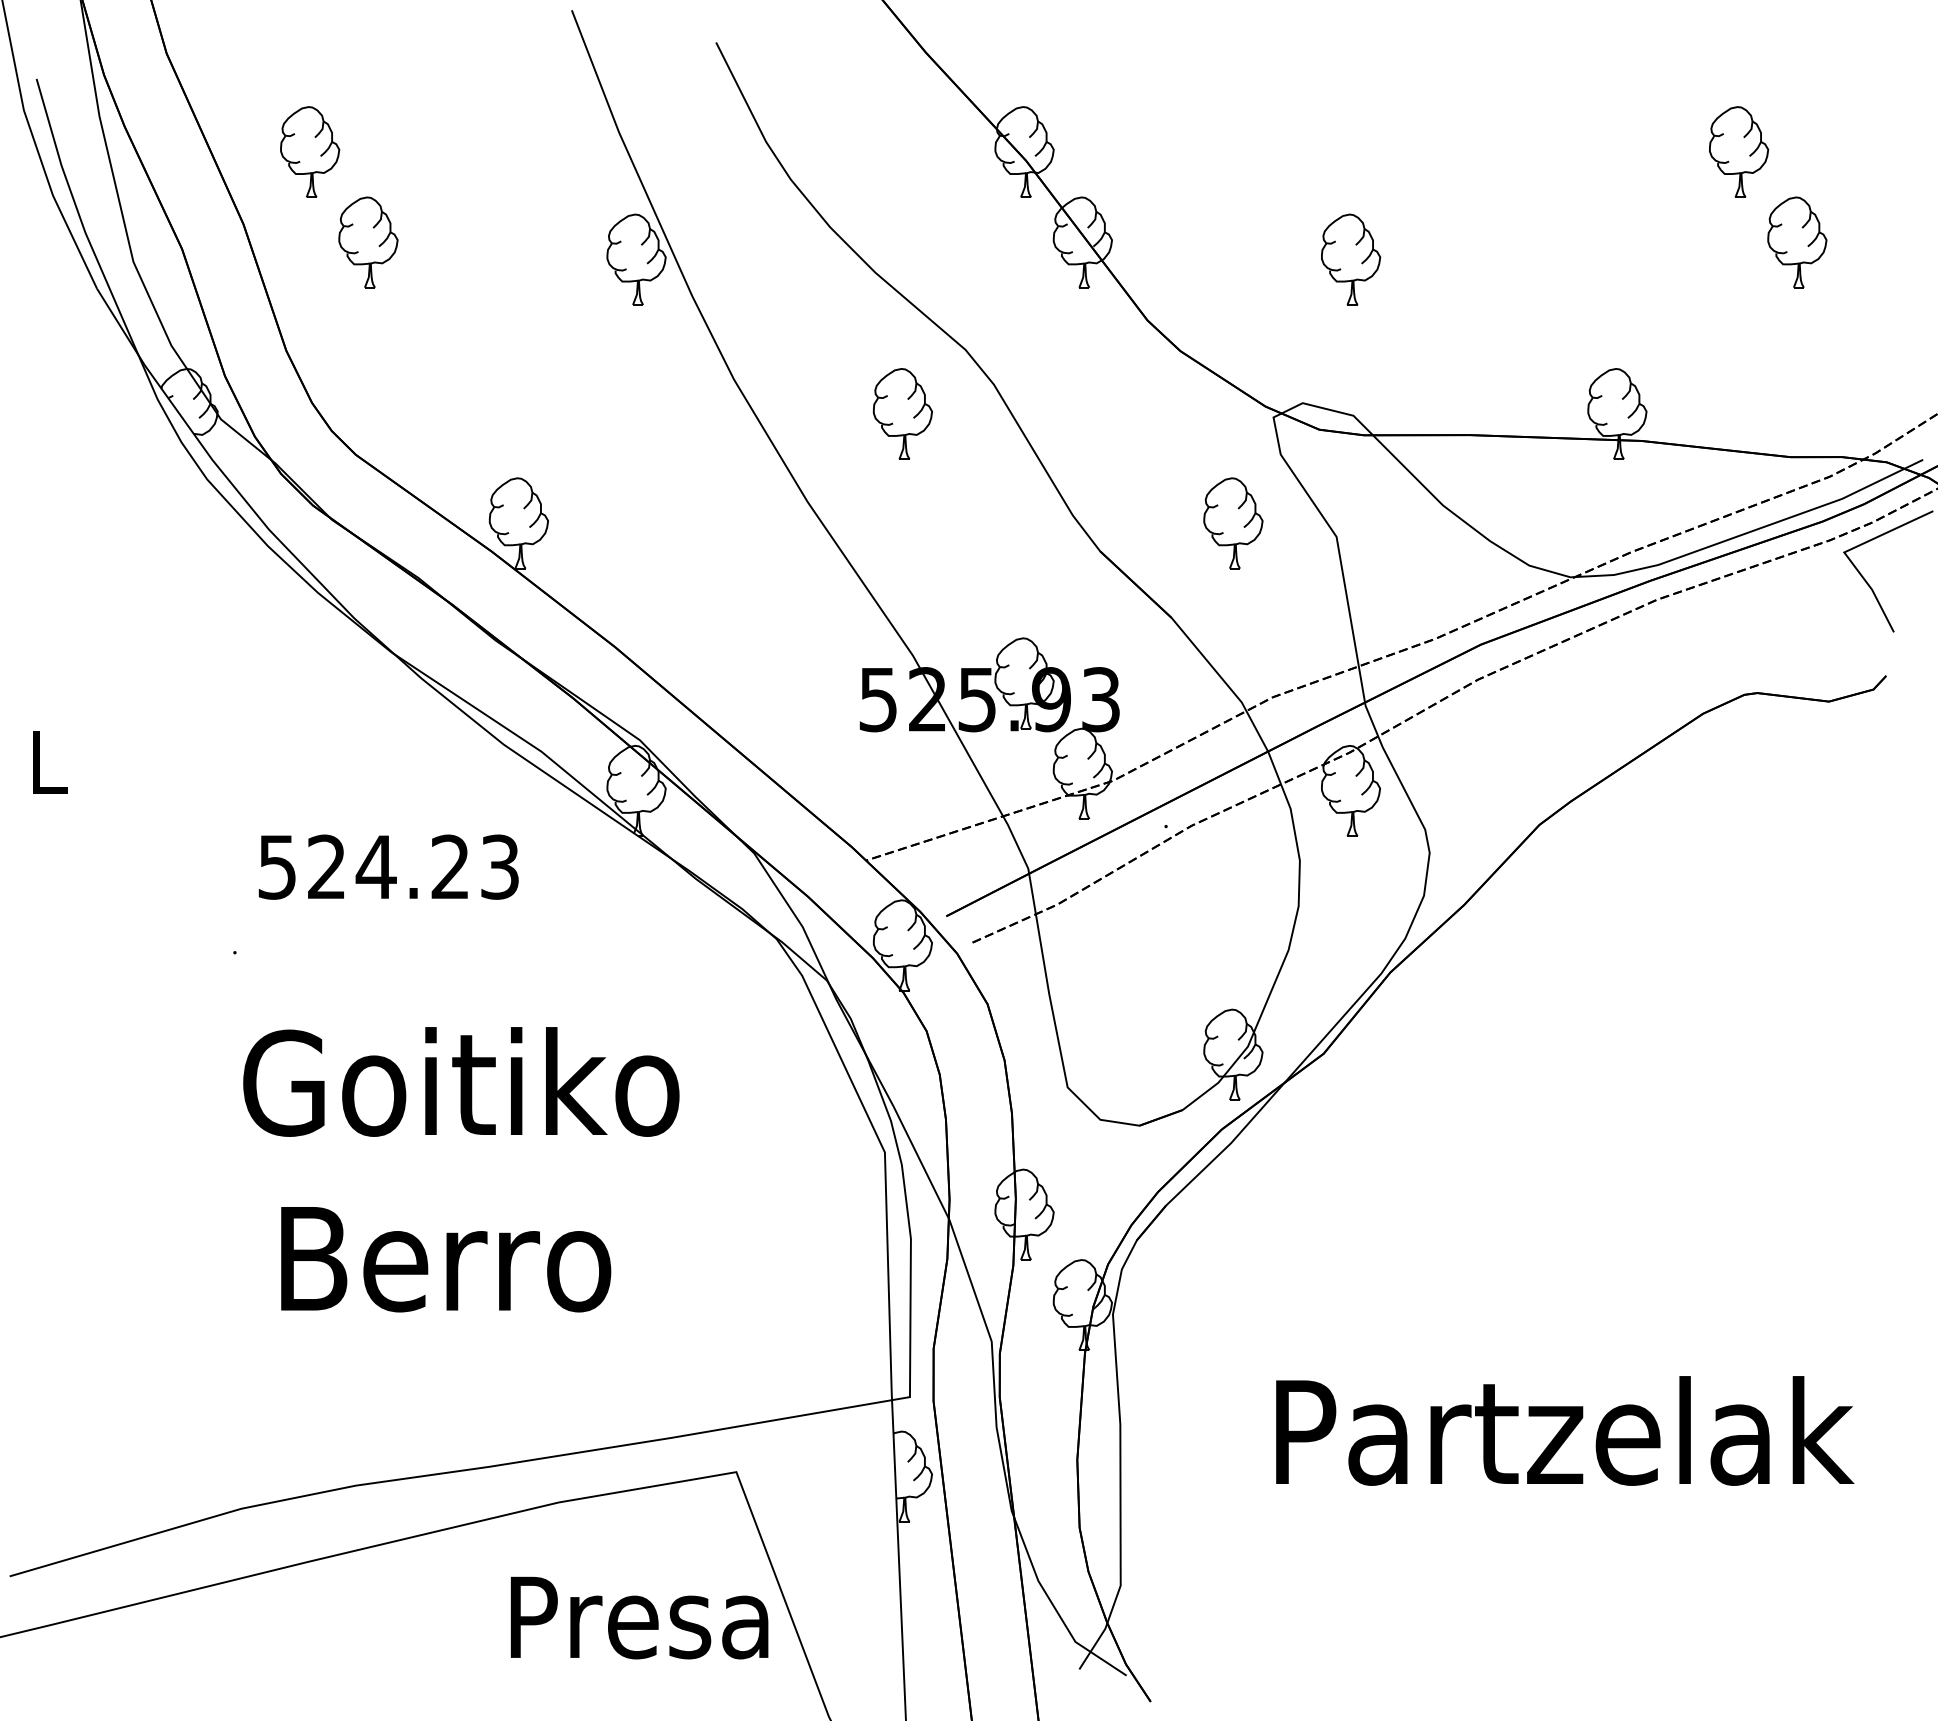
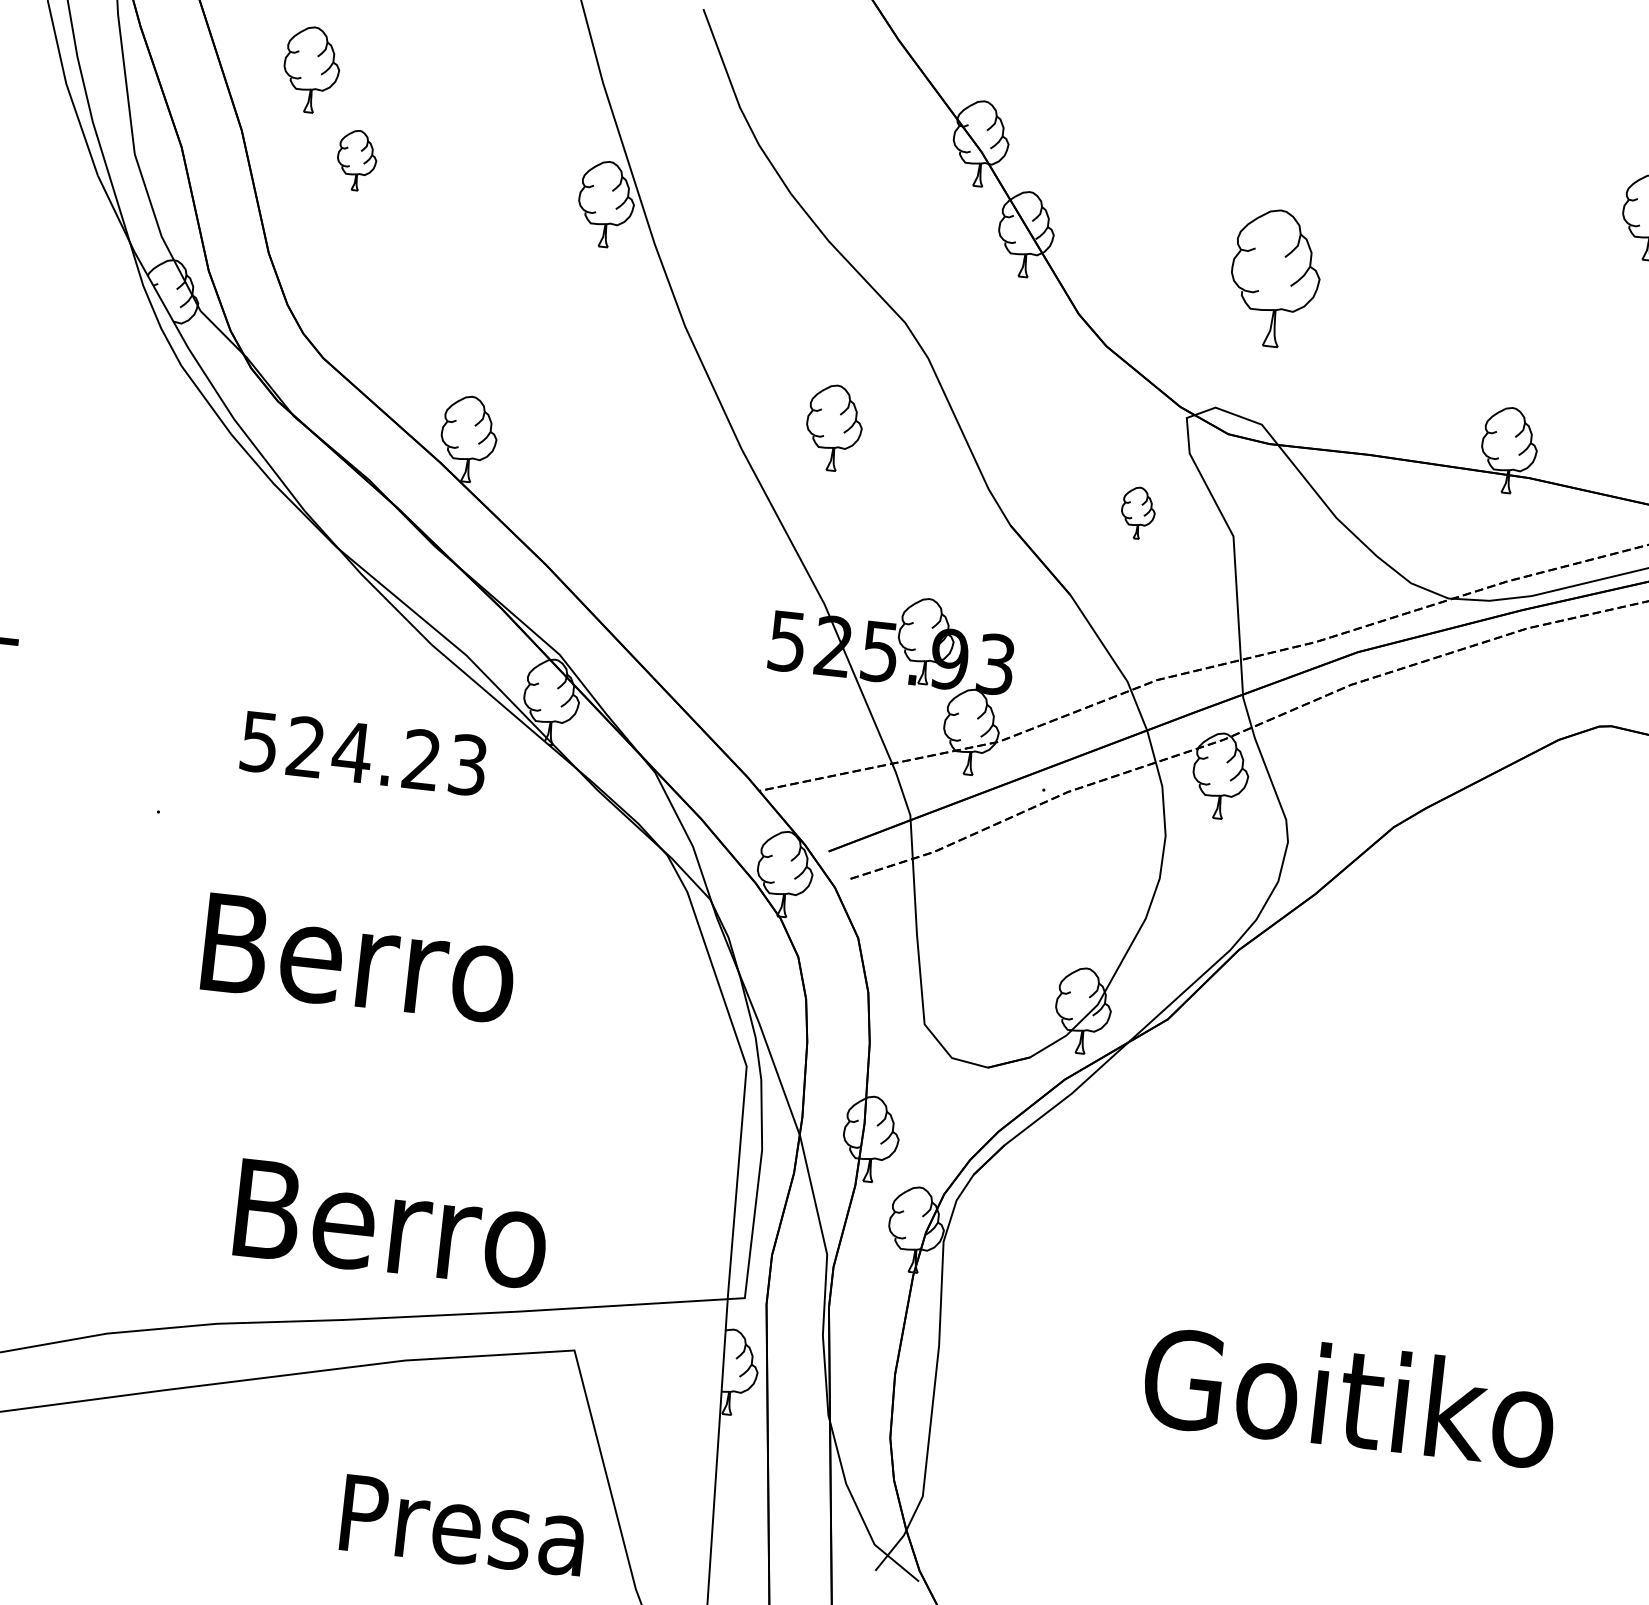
part: (368, 242) -> (357, 160), size x0.7
part: (1351, 259) -> (1276, 278), size x1.6
part: (902, 413) -> (833, 427), moved
part: (1233, 523) -> (1138, 513), size x0.6
text: (388, 866) -> (363, 752), moved
text: (461, 1081) -> (357, 956), Goitiko -> Berro
text: (446, 1259) -> (392, 1224), moved
text: (1565, 1430) -> (1355, 1397), Partzelak -> Goitiko
text: (639, 1617) -> (463, 1525), moved

